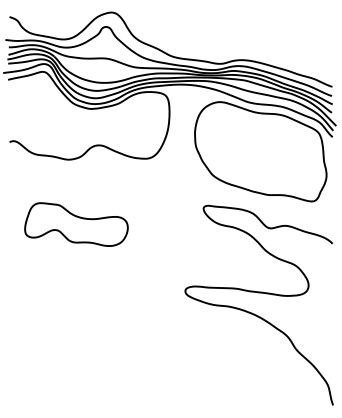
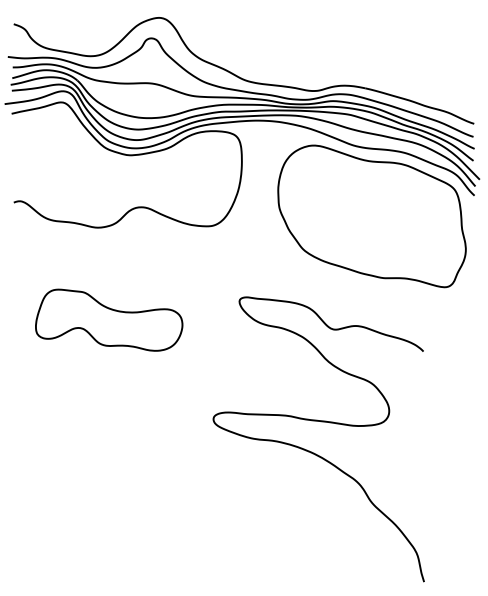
curve: (256, 314) -> (314, 452), moved

